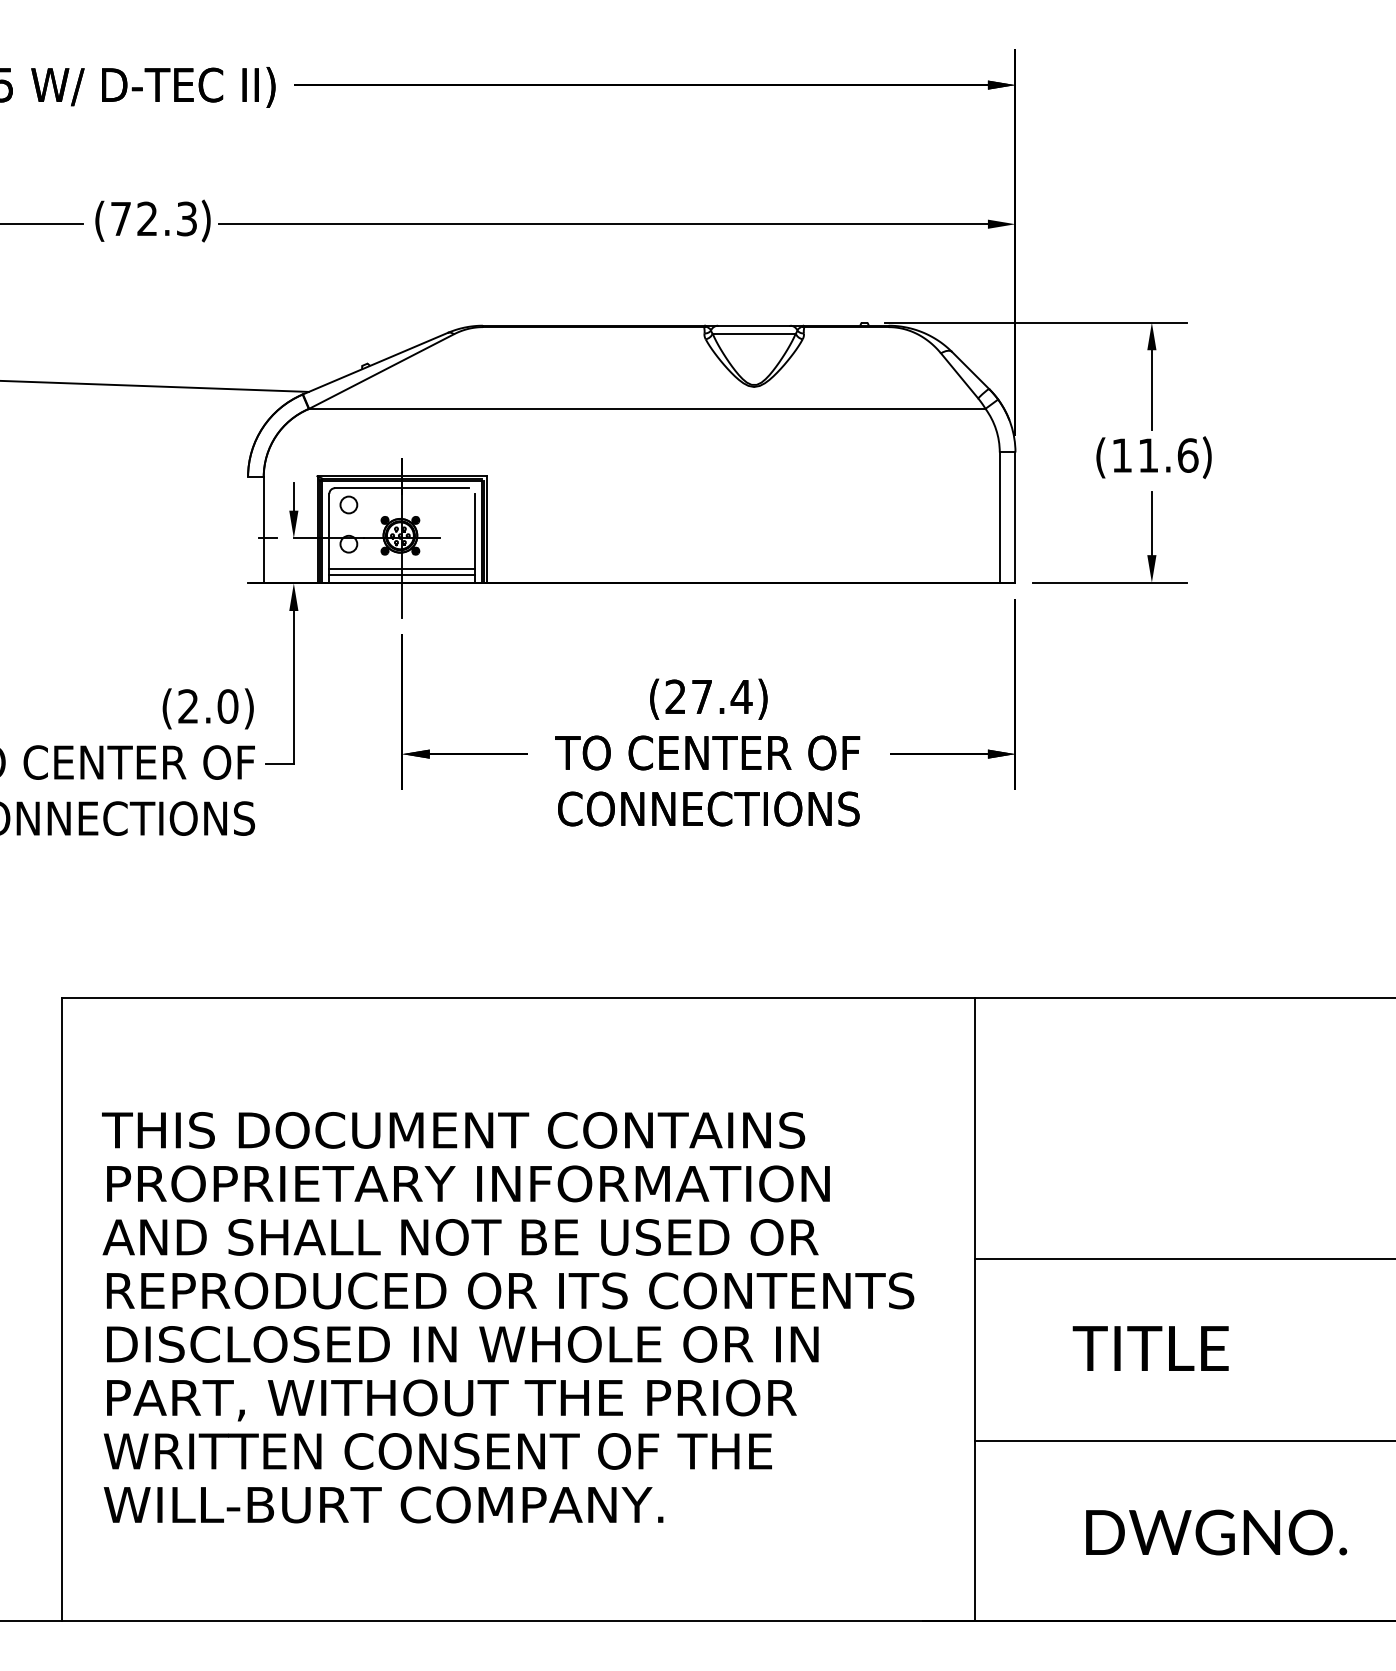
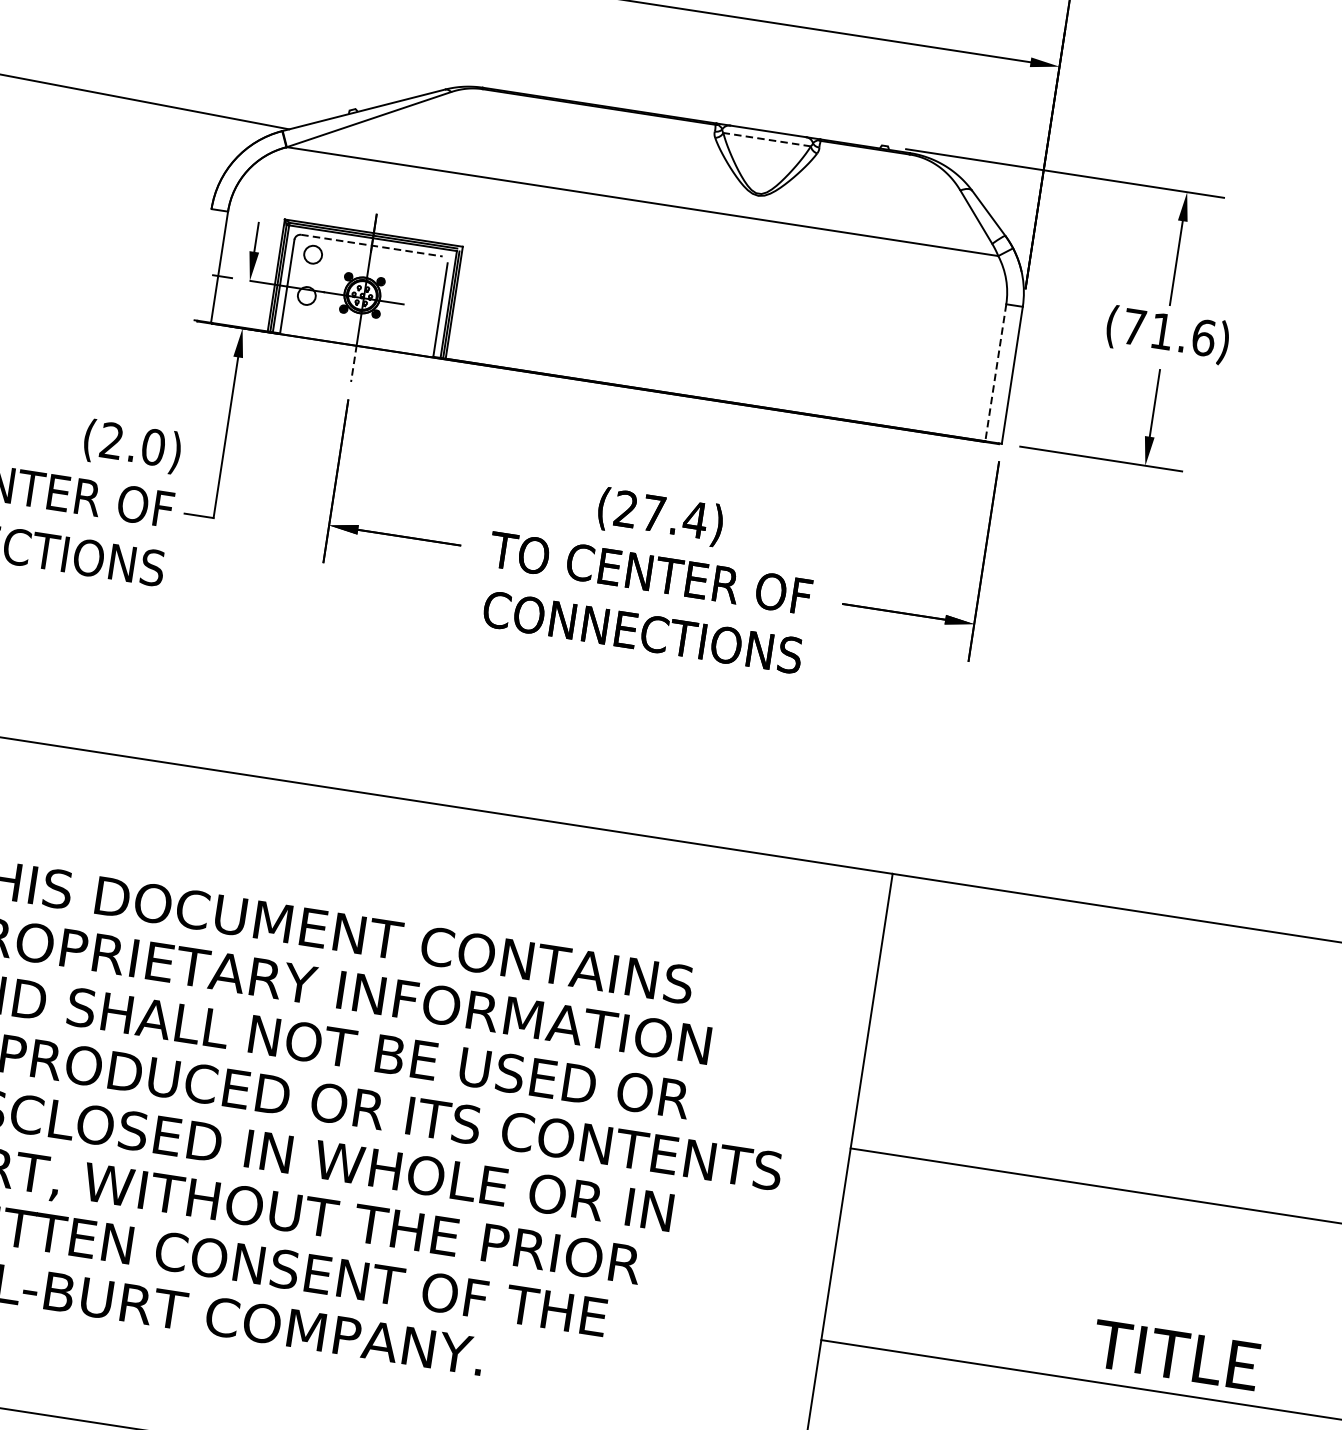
line: (754, 333) -> (767, 139), solid -> dashed
text: (1121, 455) -> (1133, 327), (11.6 -> (71.6
line: (402, 488) -> (372, 246), solid -> dashed
line: (999, 518) -> (995, 373), solid -> dashed
line: (402, 569) -> (359, 331), removed
line: (402, 575) -> (358, 337), removed
line: (402, 600) -> (354, 363), solid -> dashed
text: (1150, 1348) -> (1175, 1355), moved

